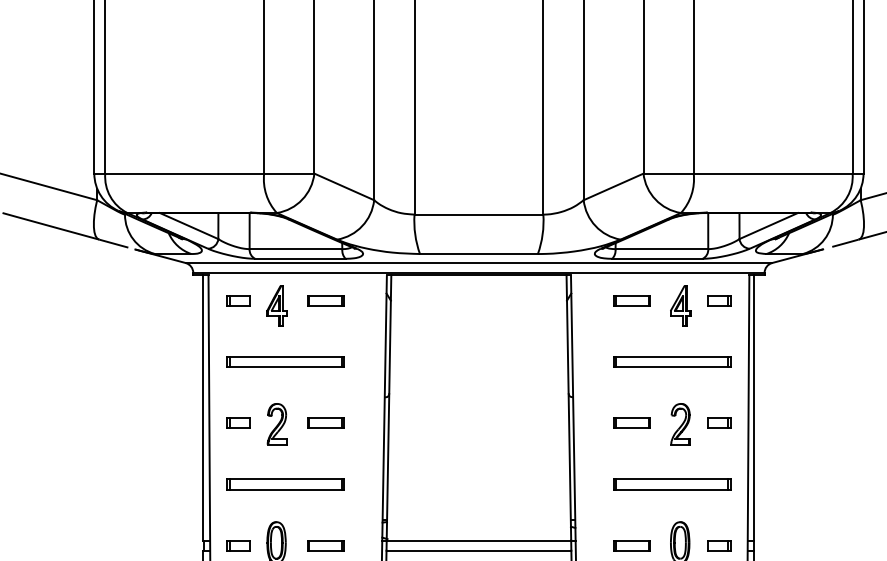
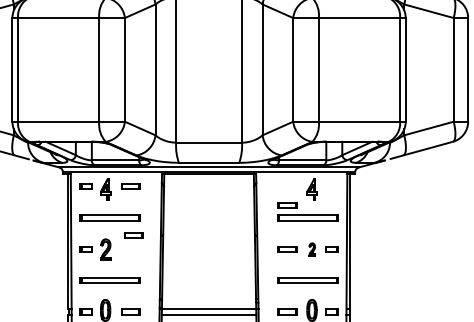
part: (632, 300) -> (287, 205), moved
part: (718, 300) -> (331, 186), removed
part: (325, 423) -> (133, 235), moved
part: (679, 423) -> (311, 249), size x0.6

